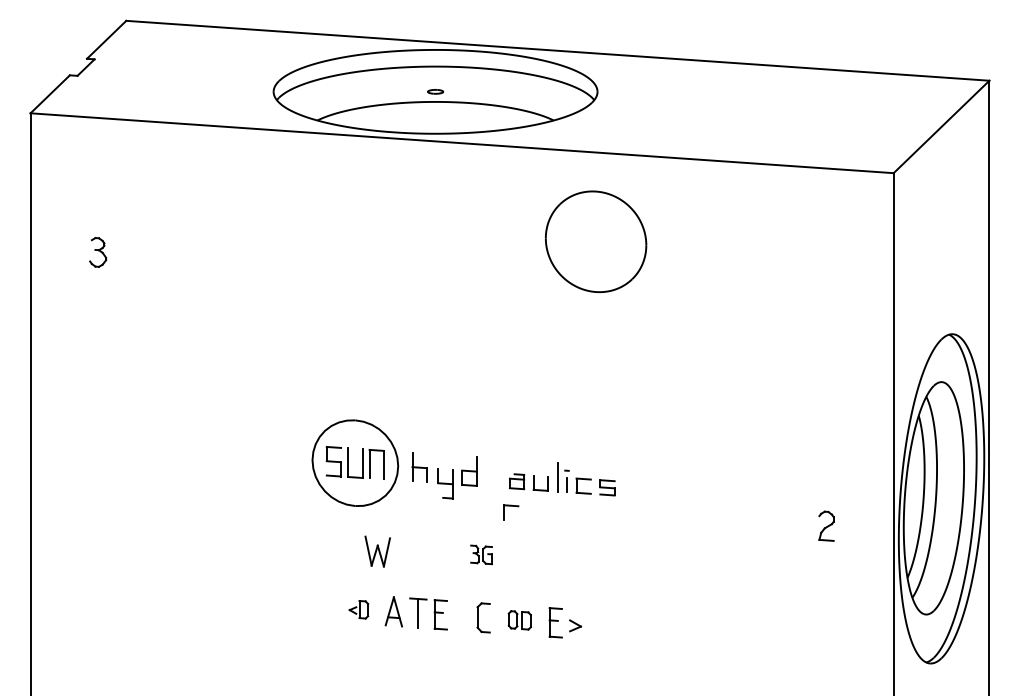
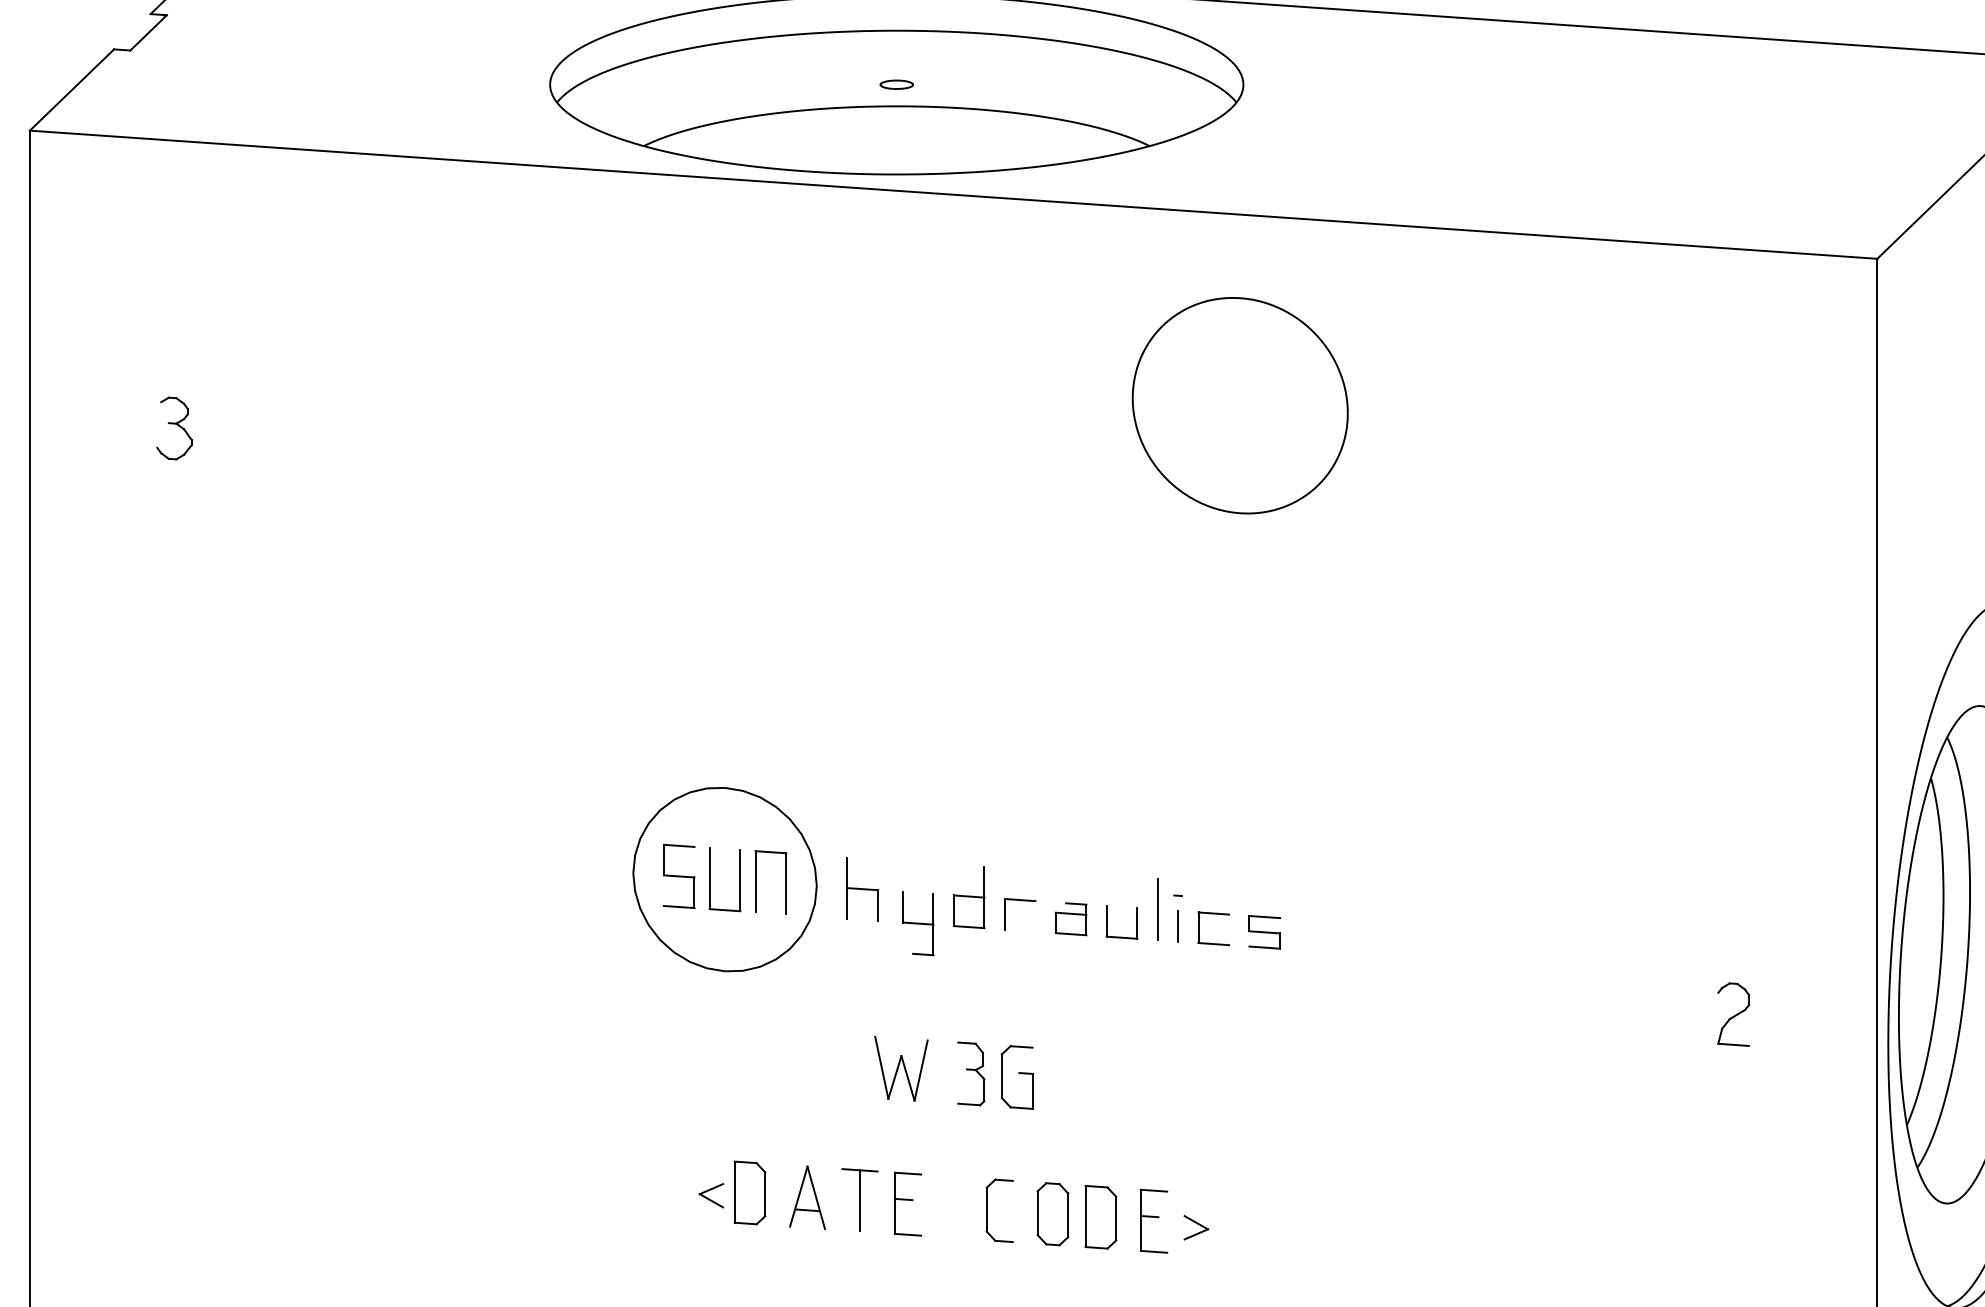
part: (511, 512) -> (1020, 914), moved
part: (377, 551) -> (900, 1068), moved
part: (481, 554) -> (995, 1075), size x1.67
part: (358, 609) -> (731, 1192), size x1.67
part: (519, 620) -> (1076, 1216), size x1.67

